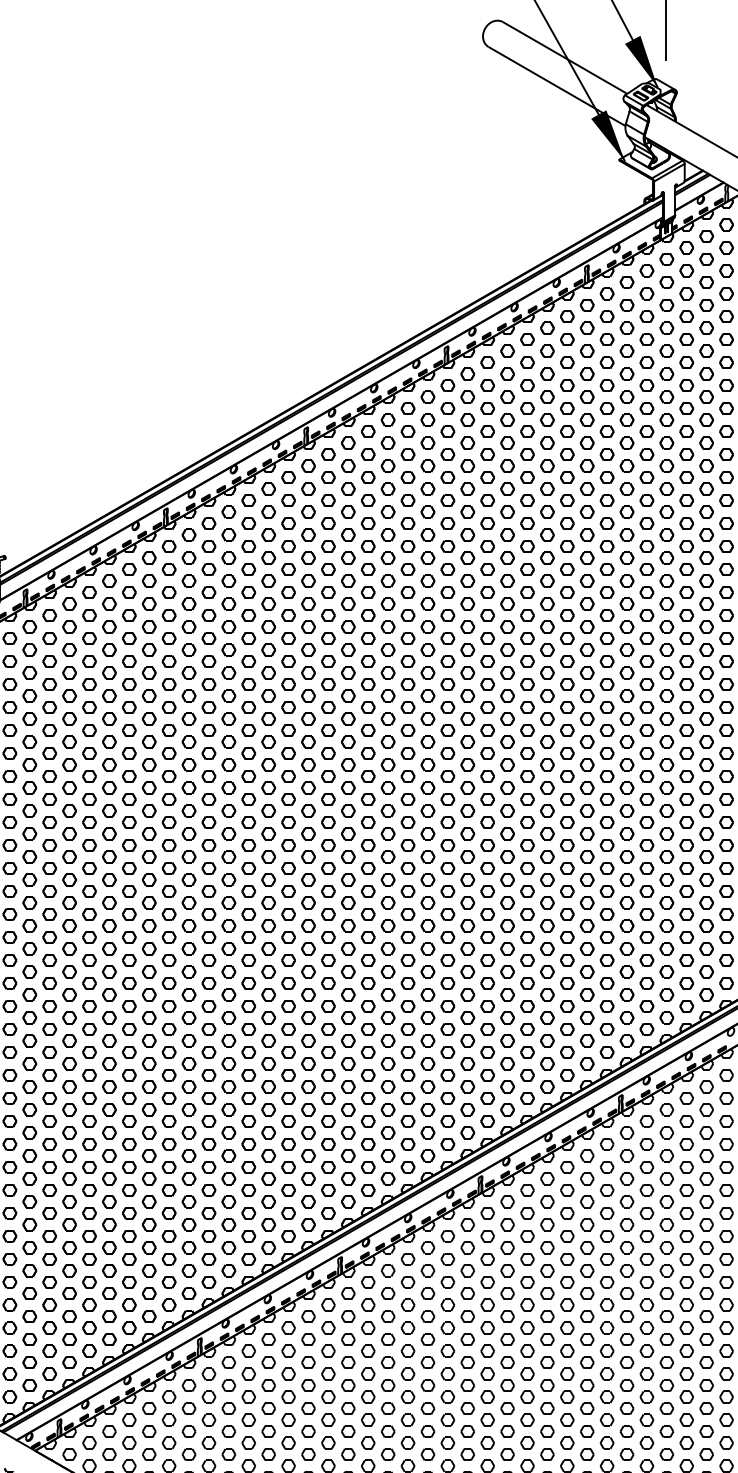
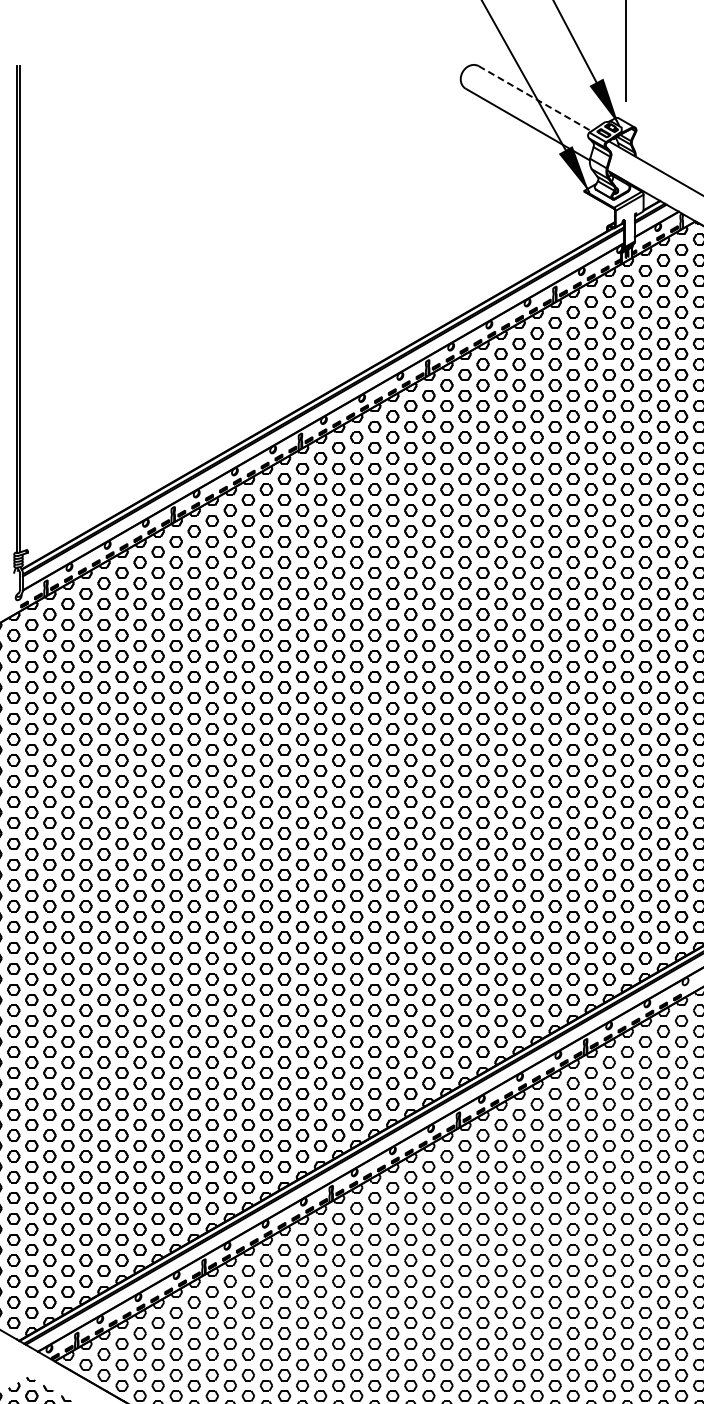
line: (565, 57) -> (535, 98), solid -> dashed

